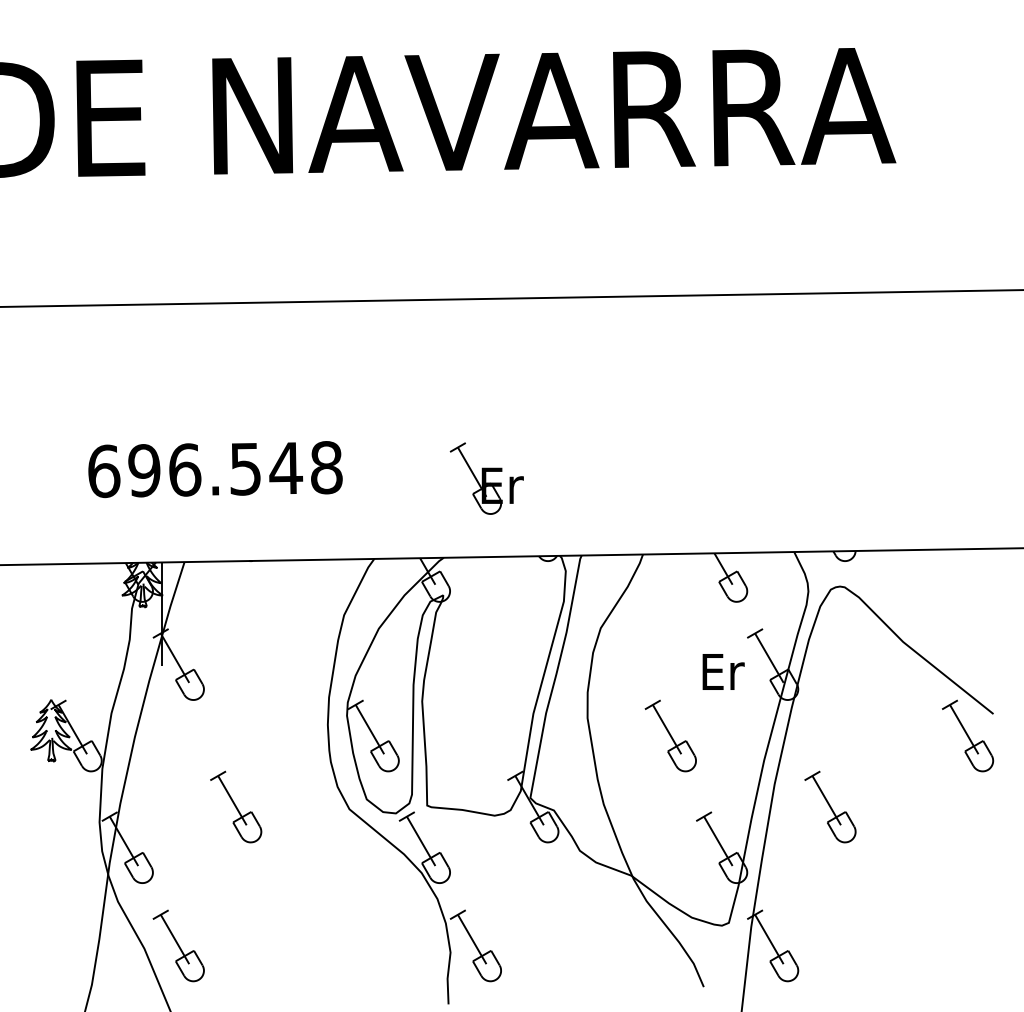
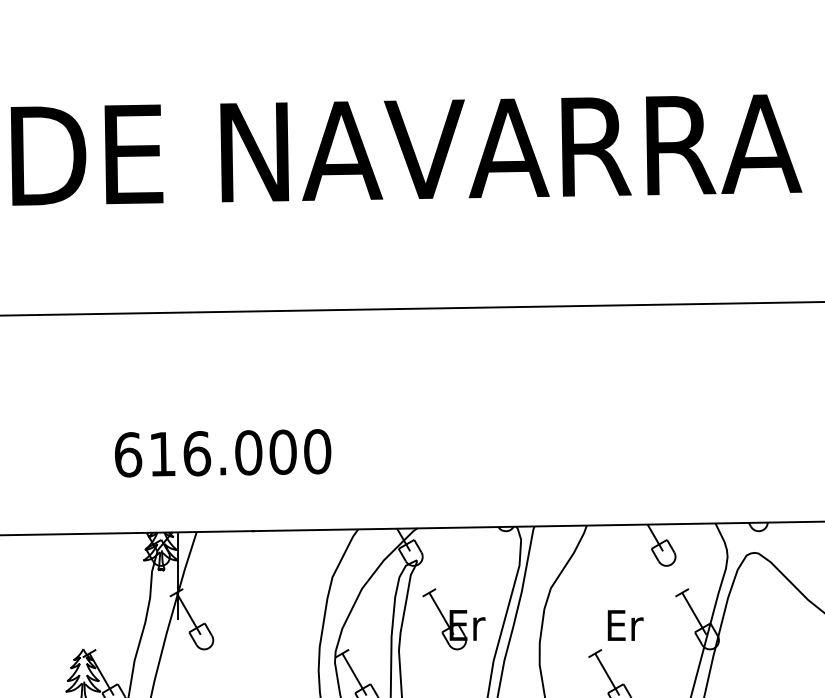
text: (235, 469) -> (240, 453), 696.548 -> 616.000
part: (486, 478) -> (453, 619), moved
text: (723, 671) -> (625, 625), moved

